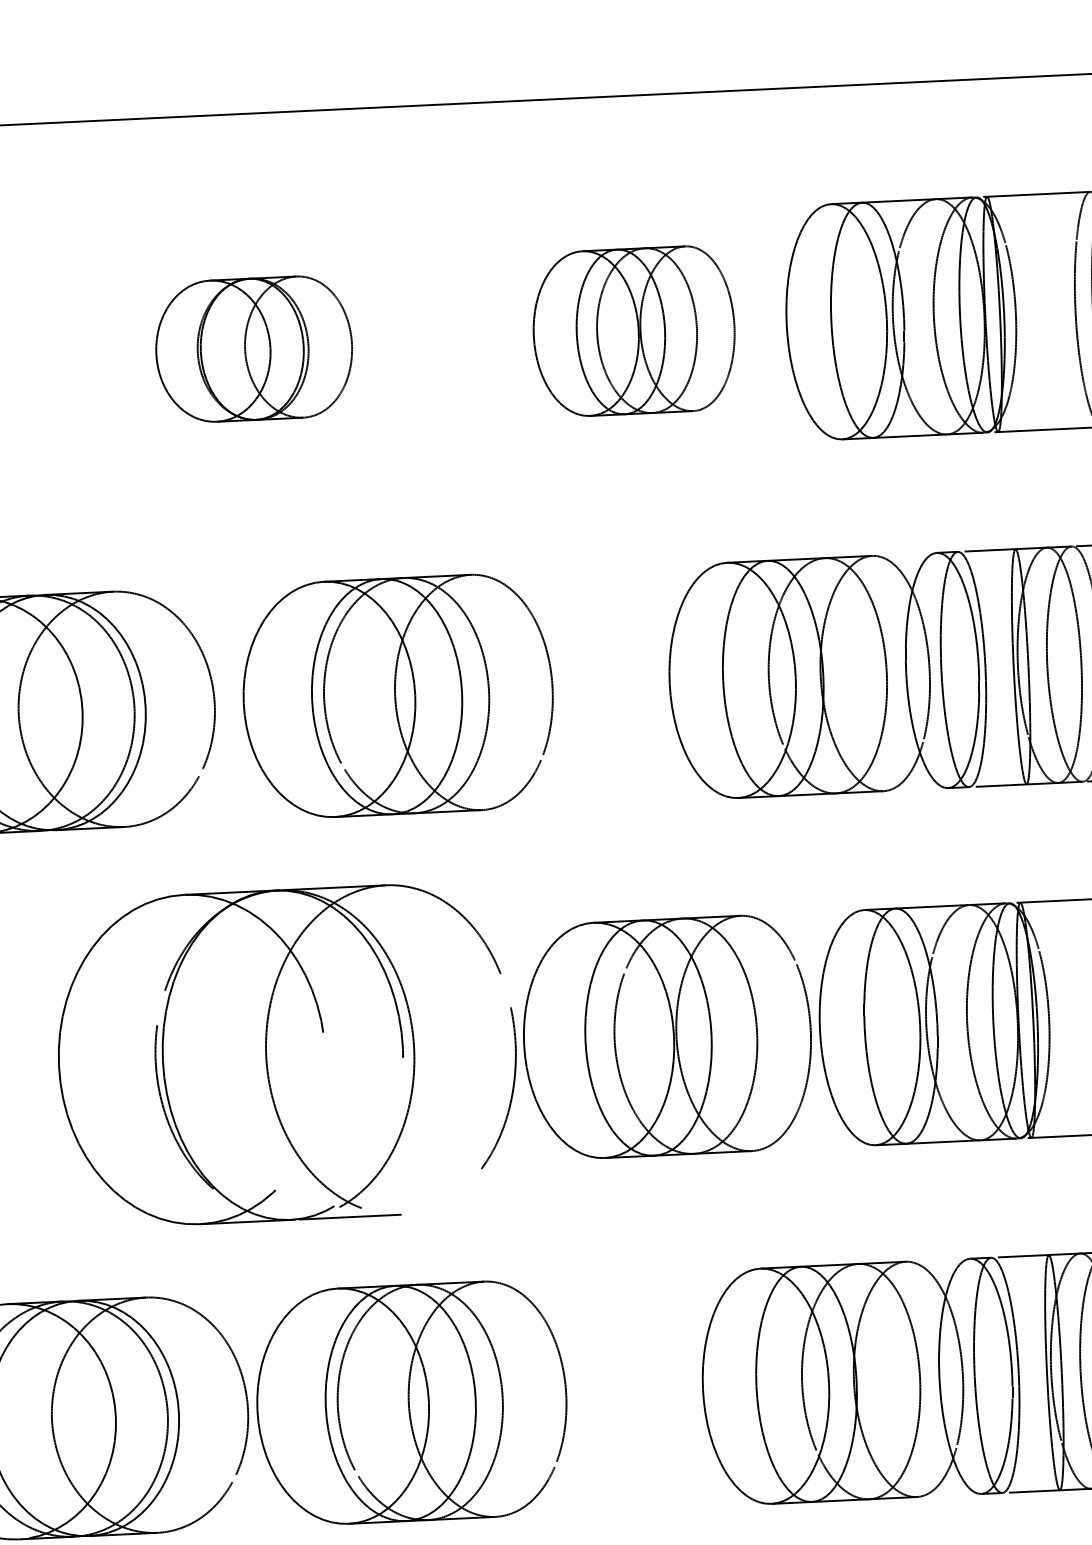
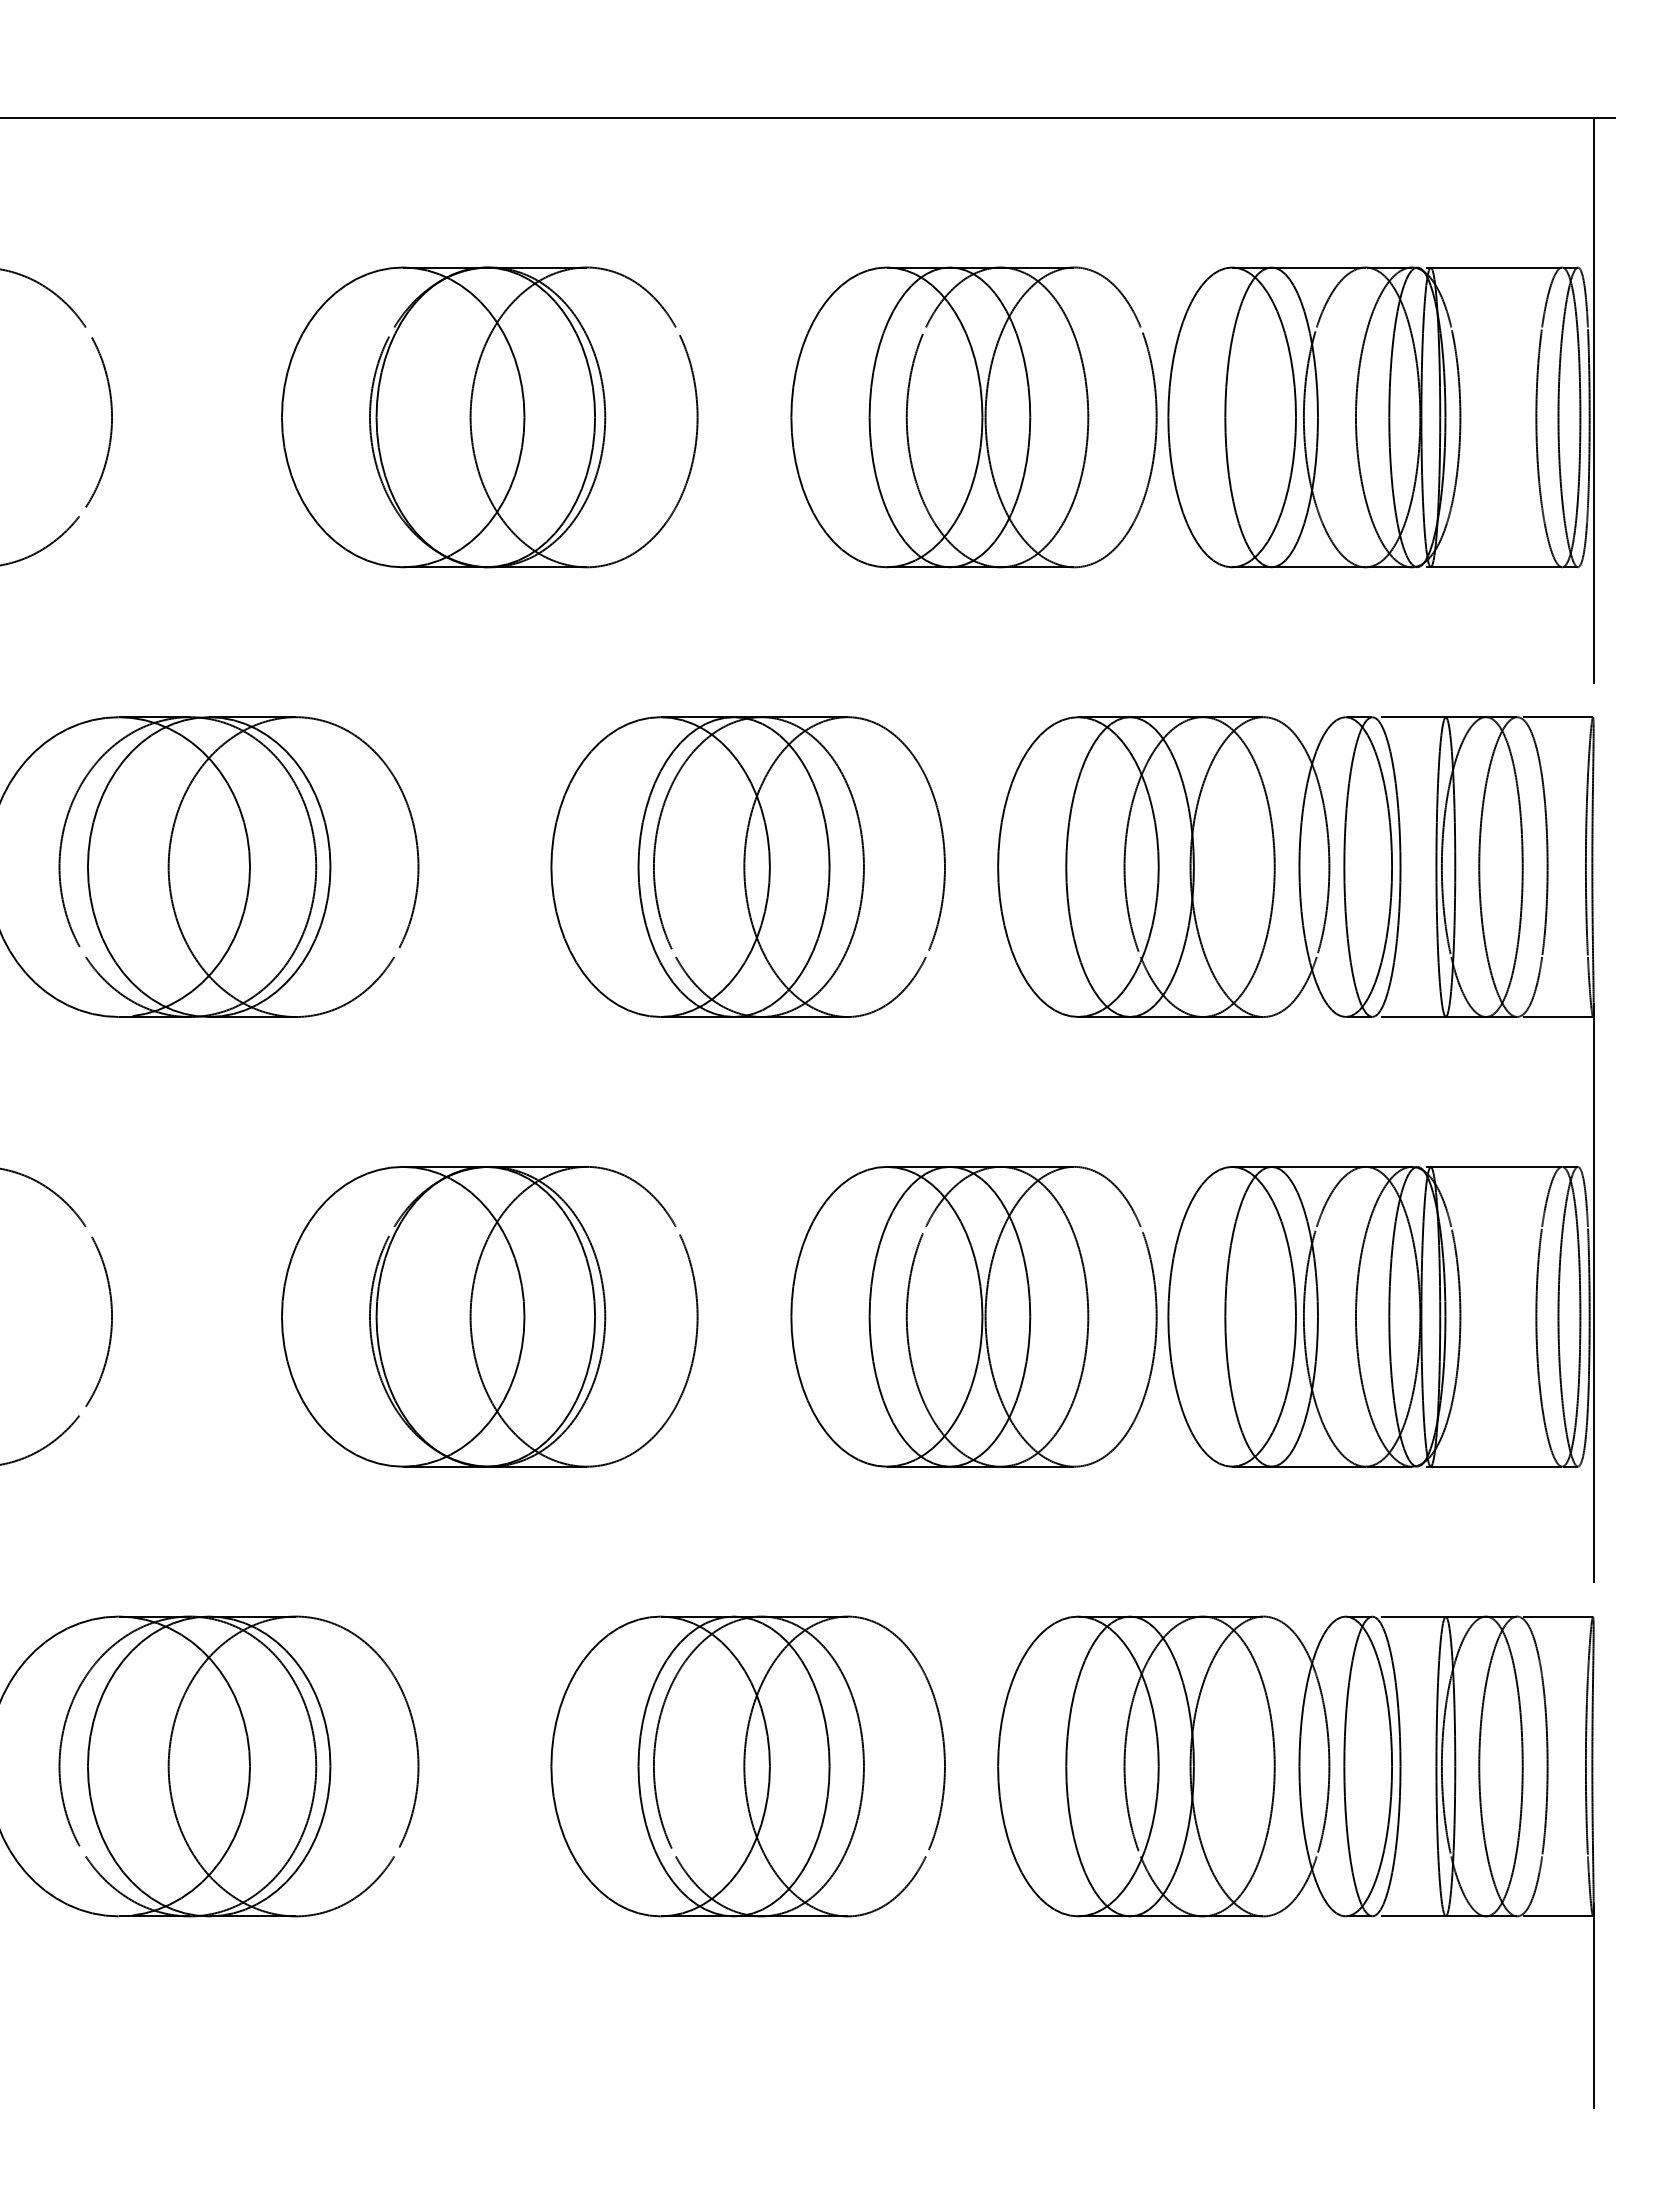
part: (633, 331) -> (973, 417), size x1.43
part: (253, 349) -> (489, 417), size x1.67
part: (397, 695) -> (747, 866), moved
part: (287, 1054) -> (489, 1316), size x0.71
part: (411, 1402) -> (747, 1766), moved

